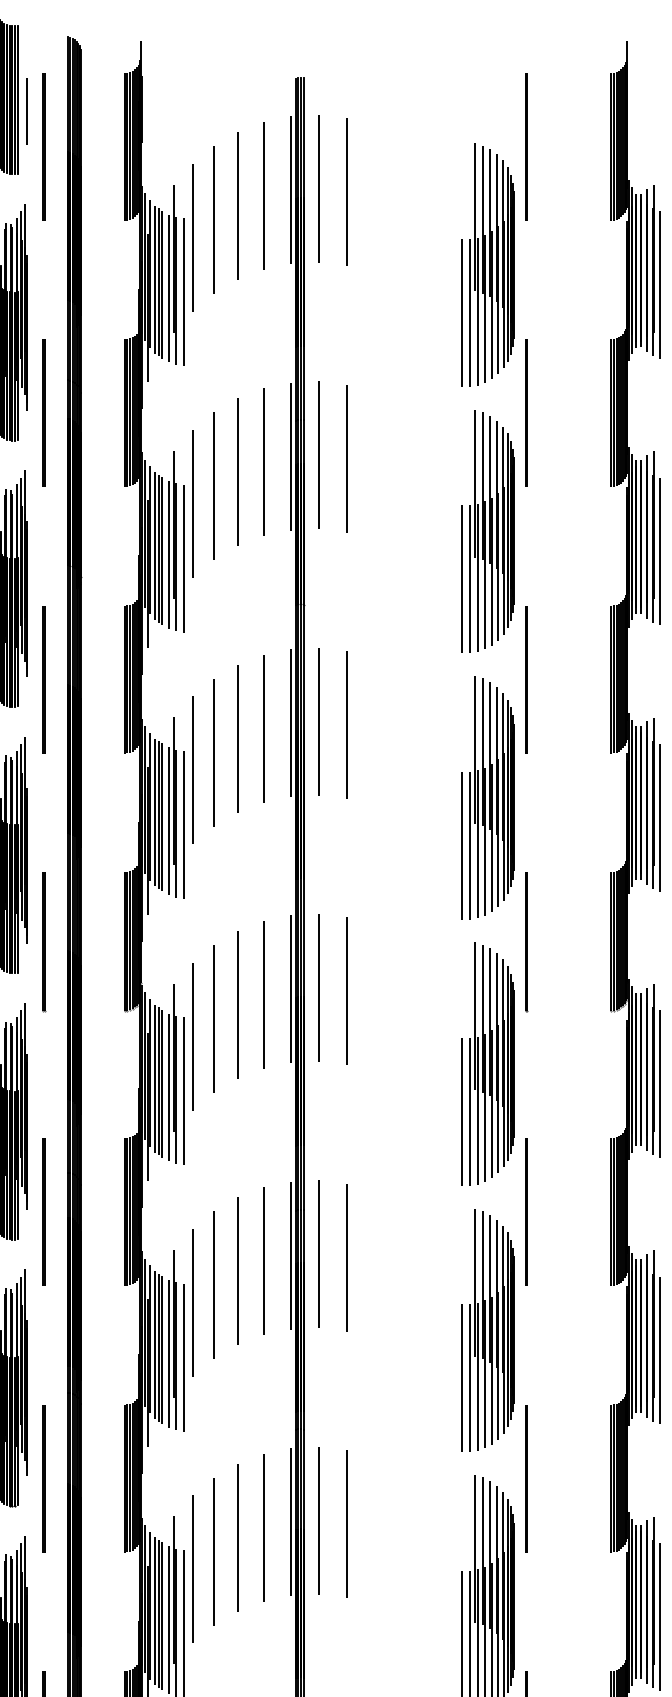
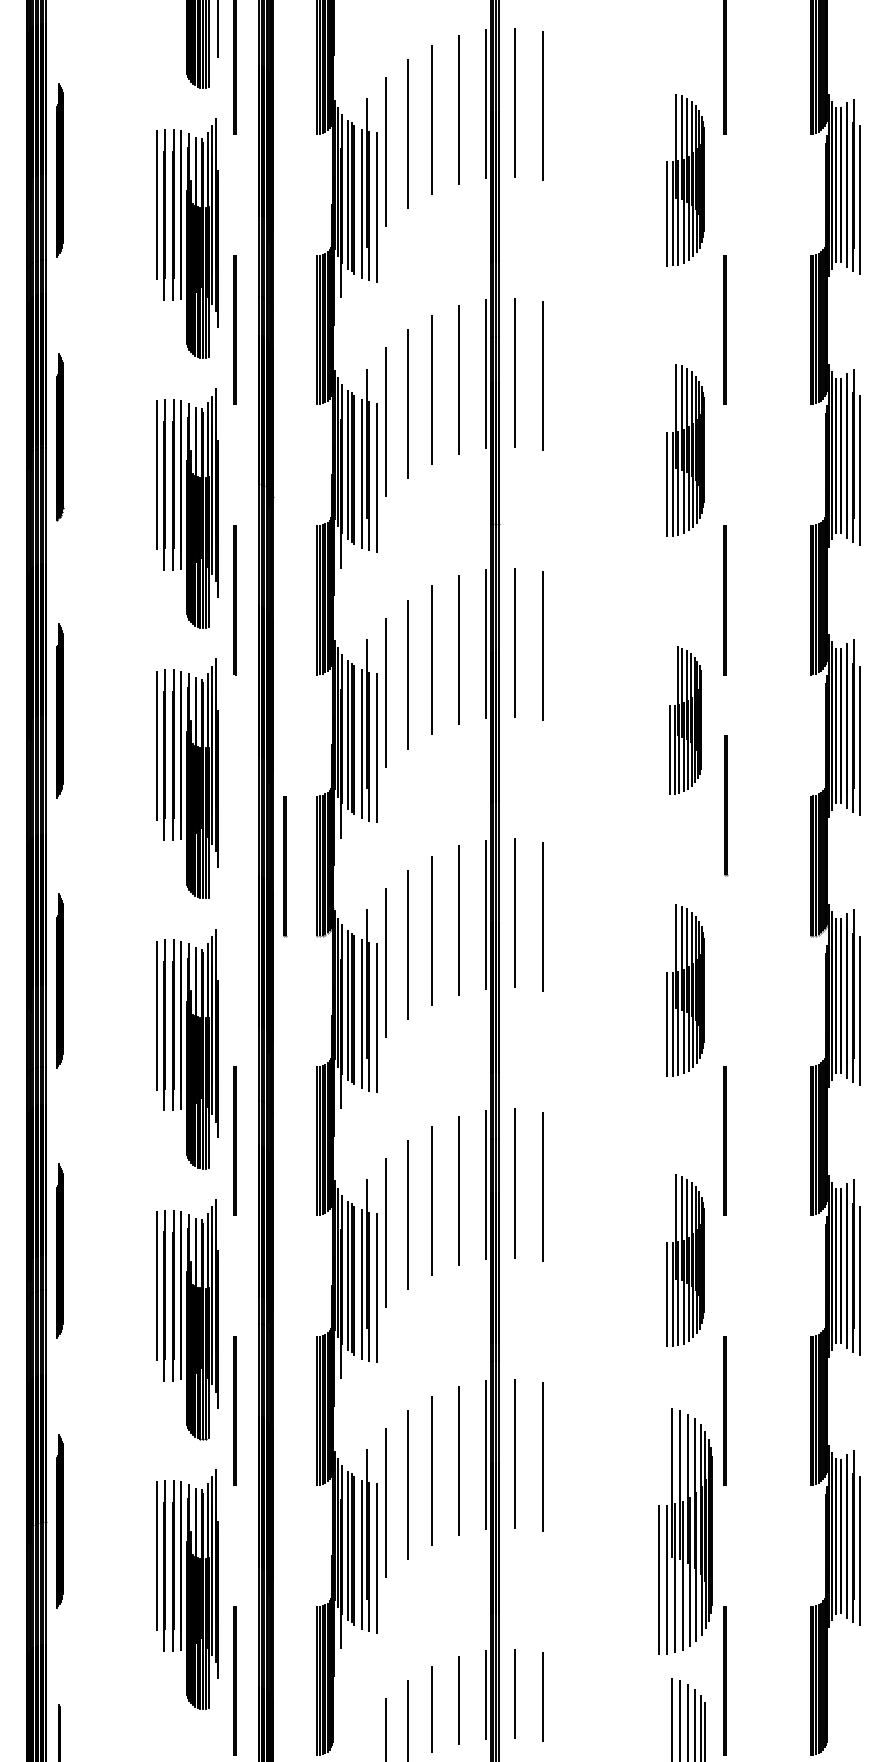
part: (487, 264) -> (685, 179), size x0.7
part: (487, 531) -> (685, 450), size x0.7
part: (487, 797) -> (685, 720), size x0.6
line: (44, 941) -> (285, 866), moved
line: (527, 941) -> (726, 805), moved
part: (487, 1064) -> (685, 990), size x0.7
part: (487, 1330) -> (685, 1260), size x0.7

